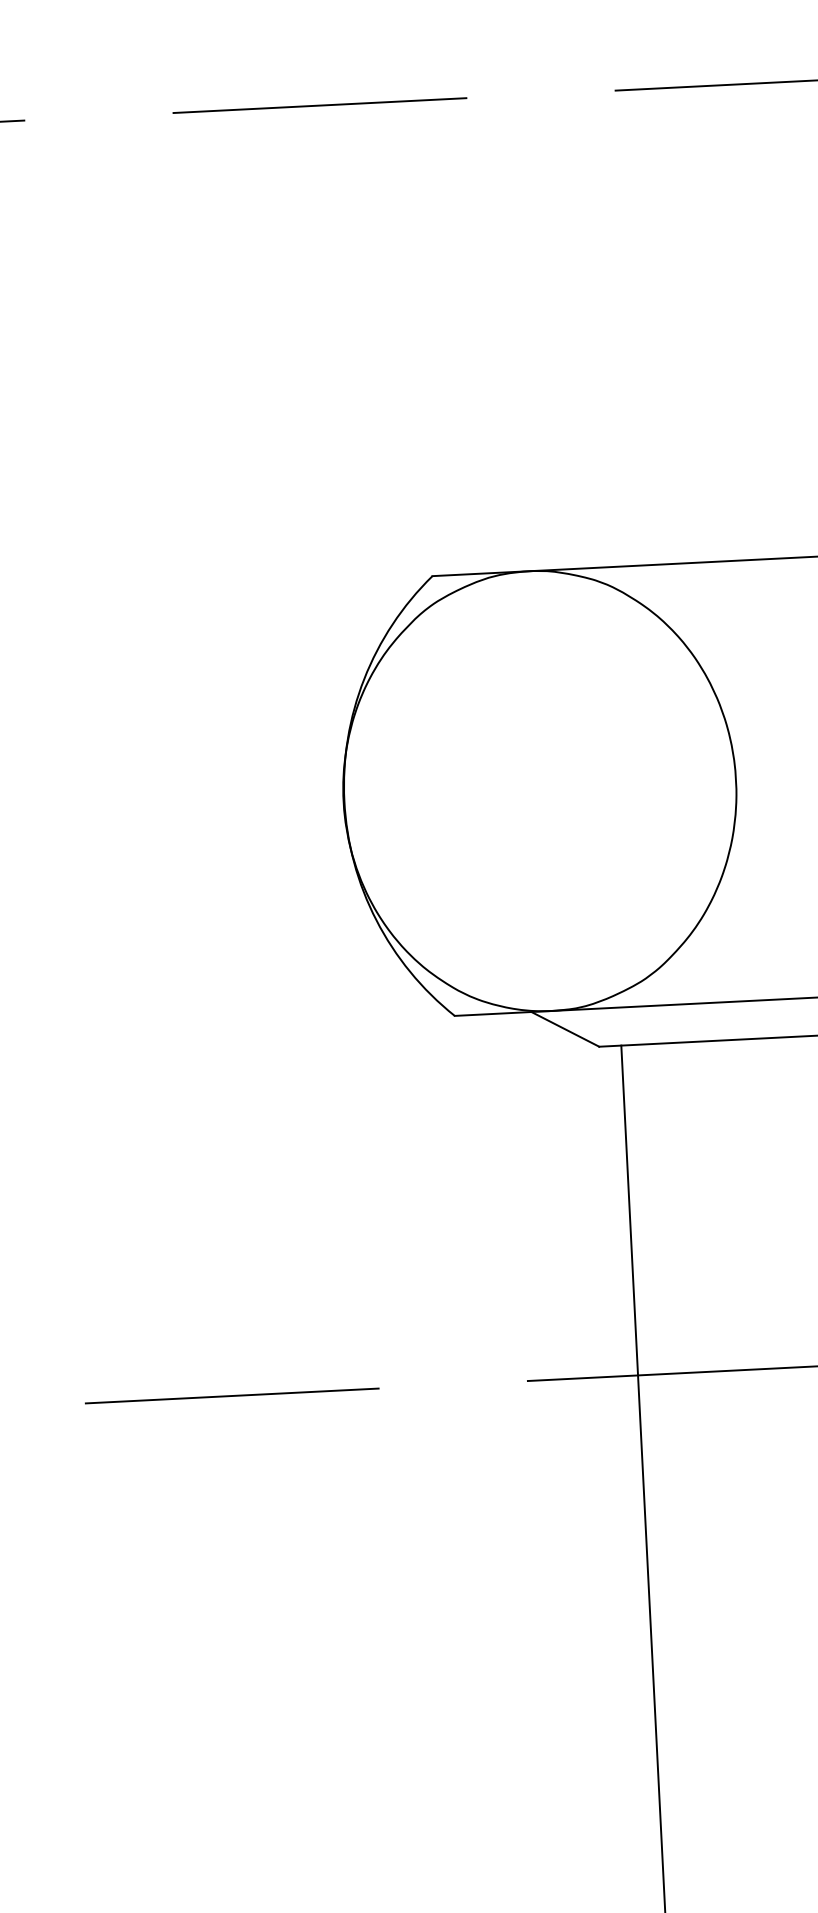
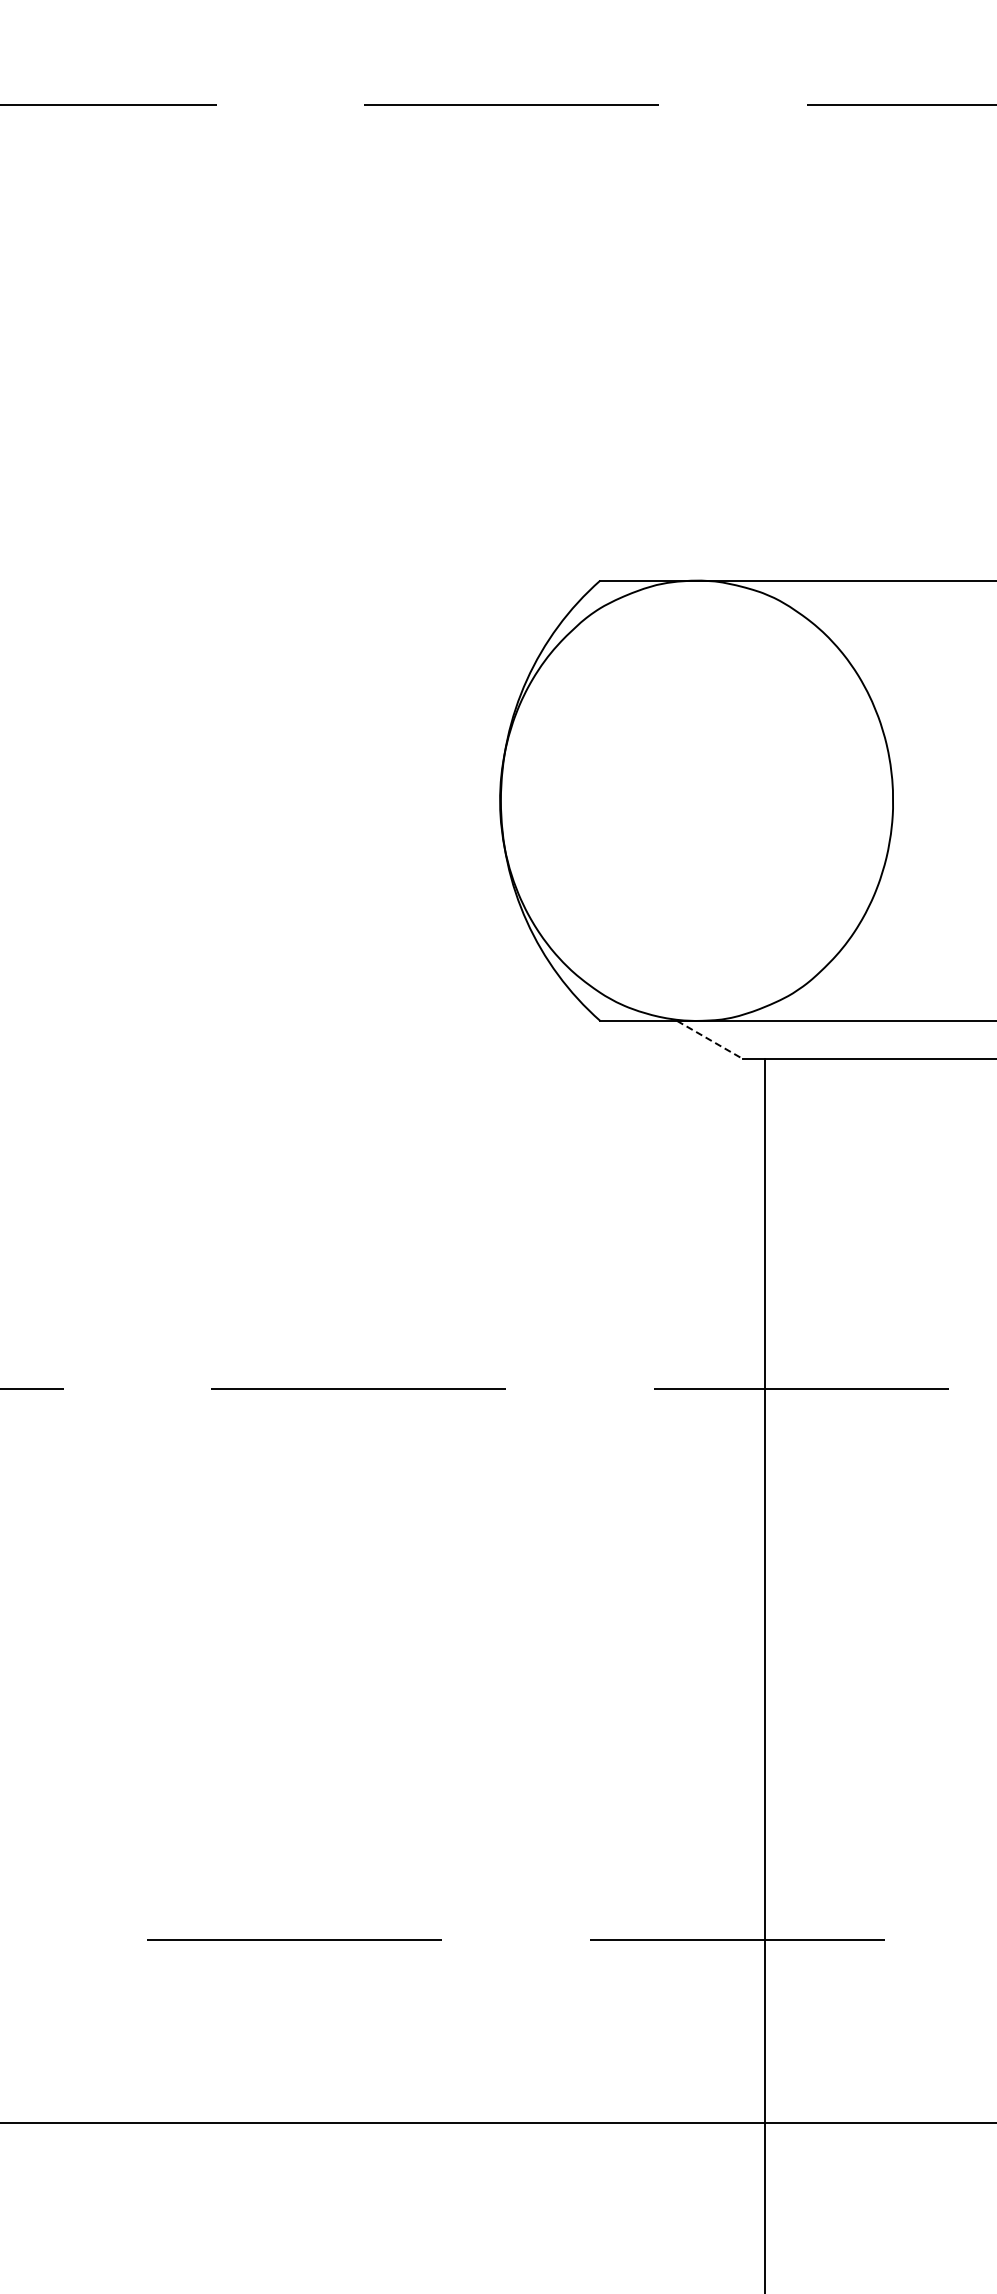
line: (565, 1029) -> (710, 1040), solid -> dashed

